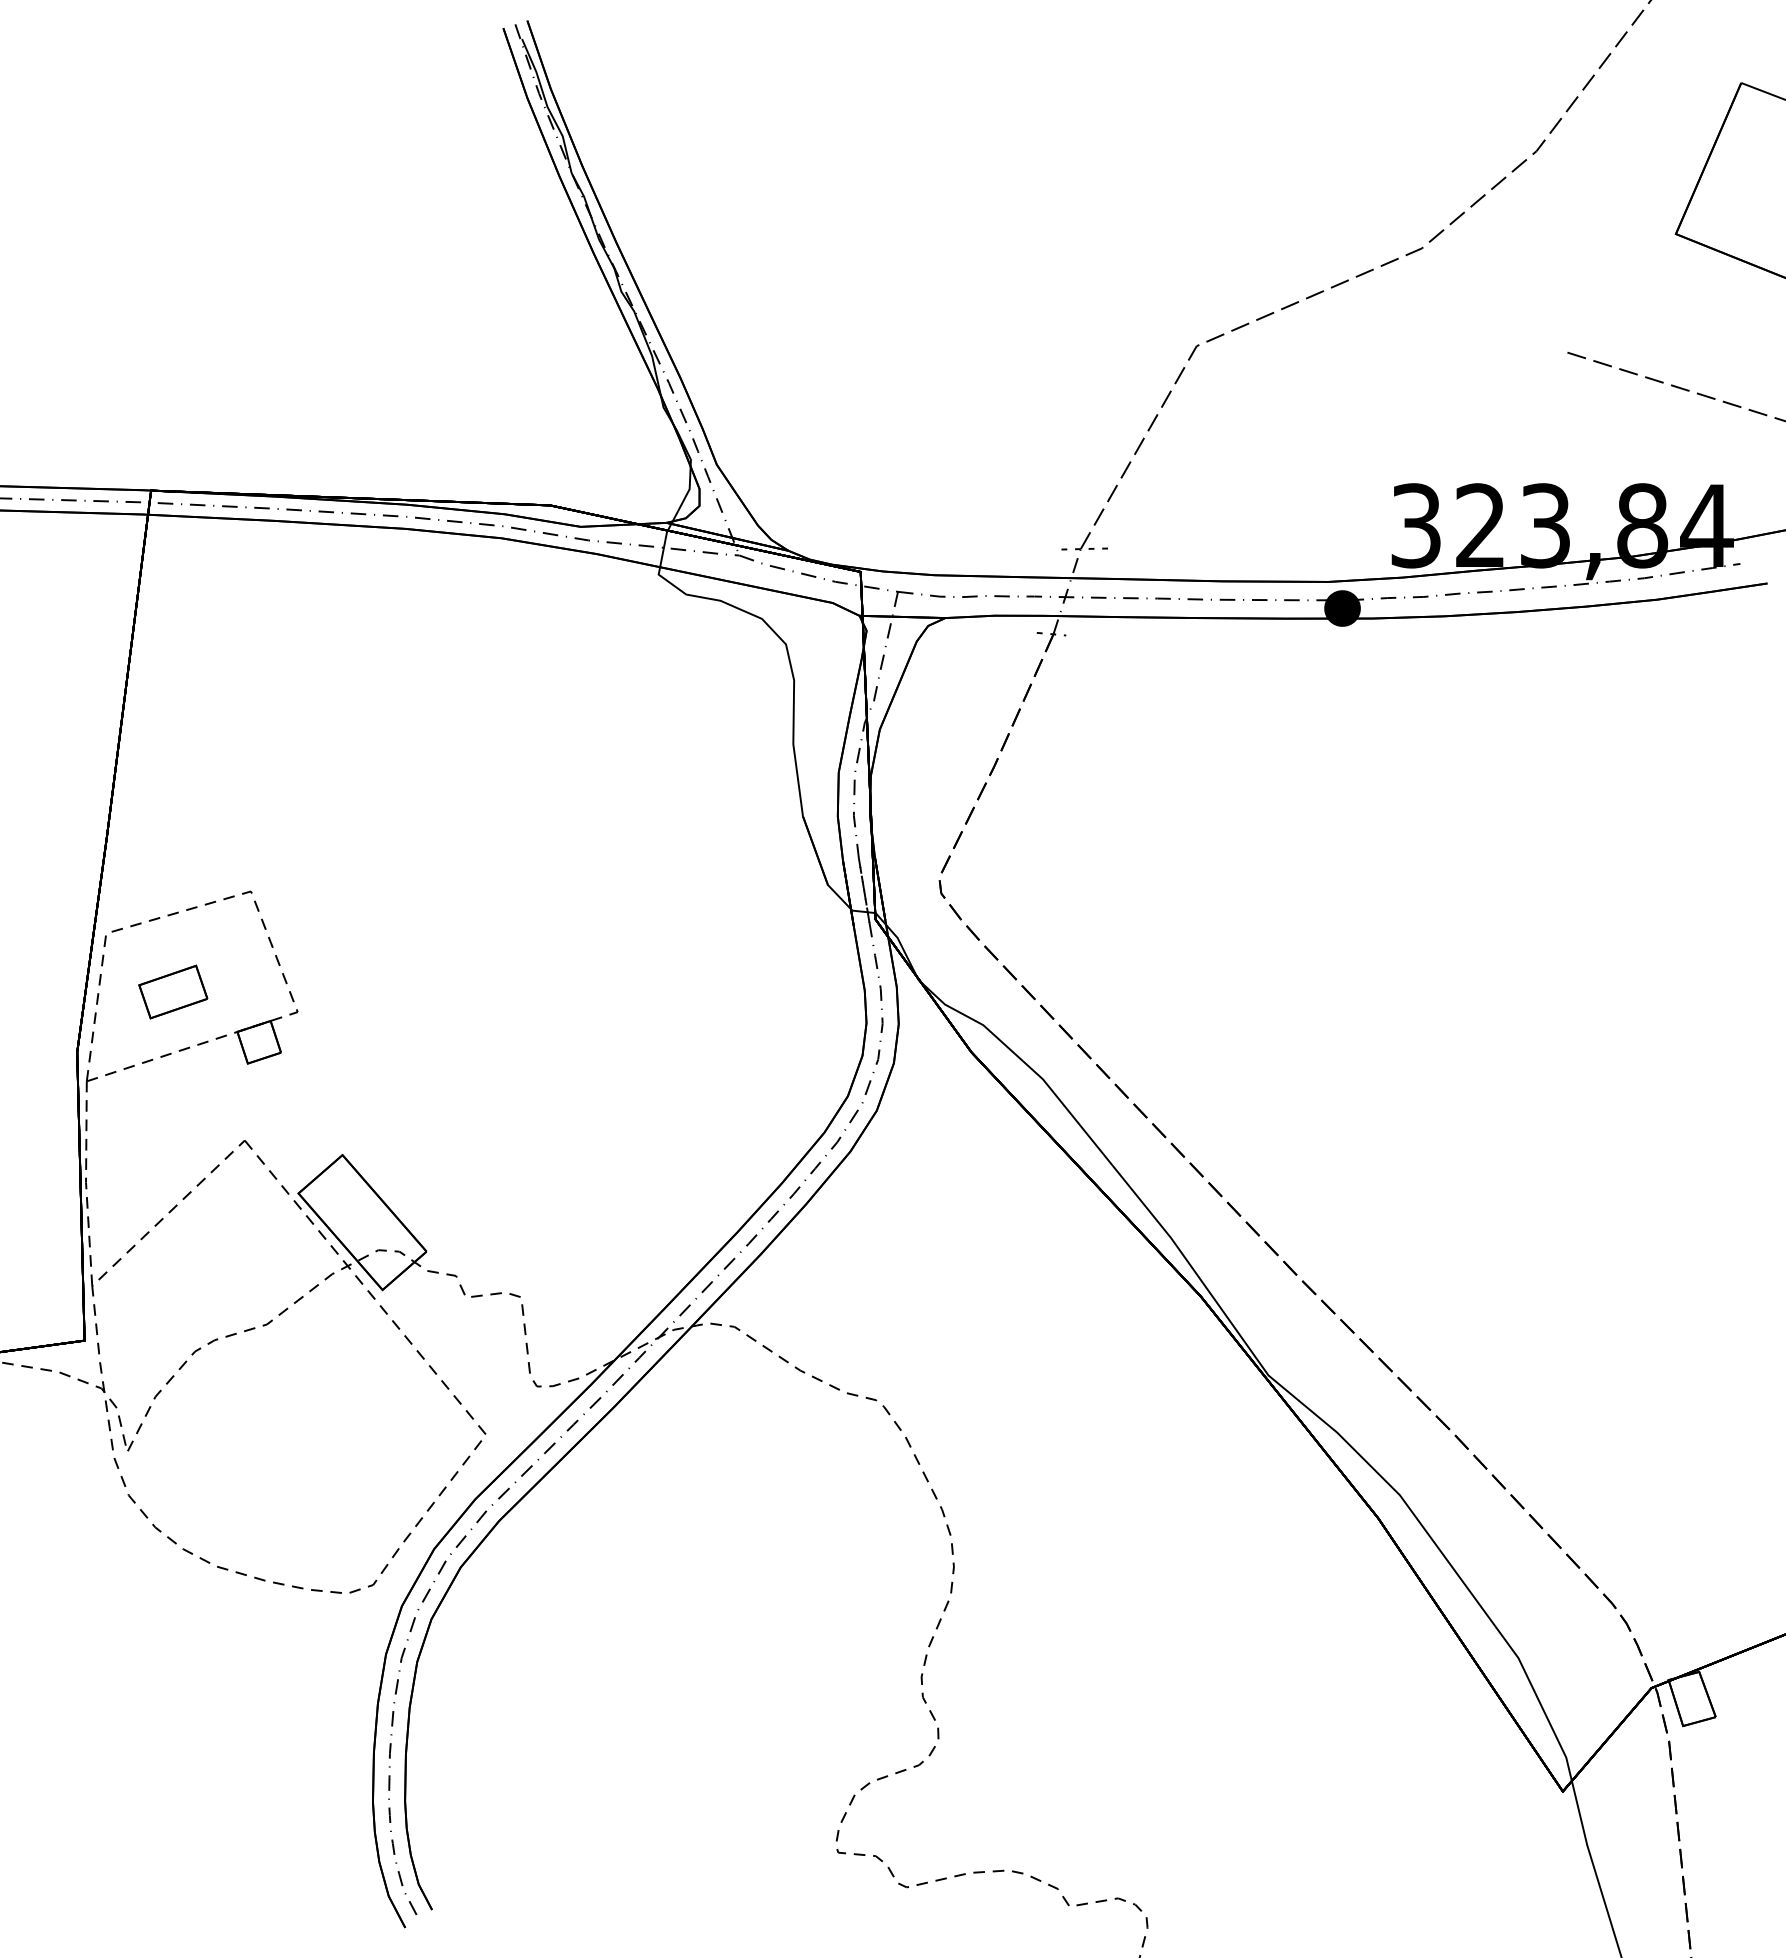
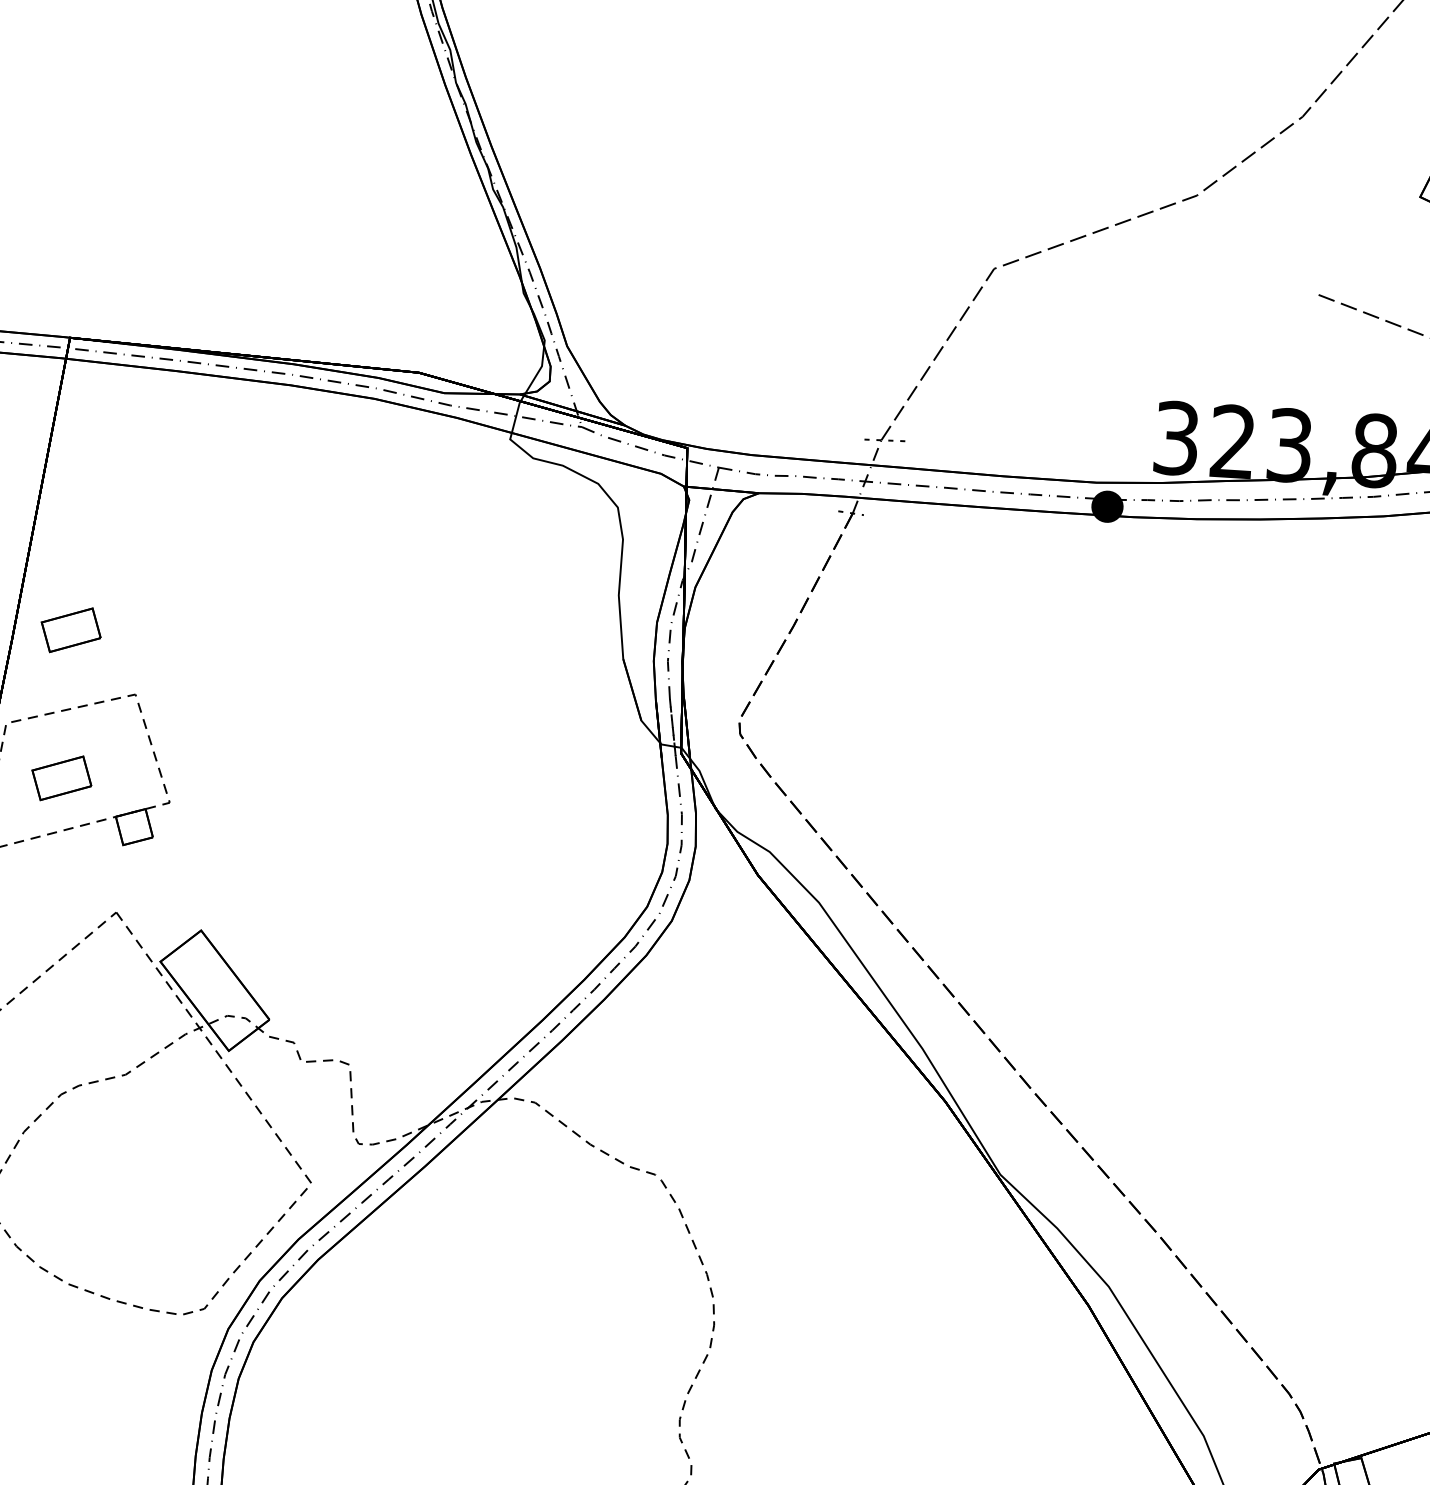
part: (173, 822) -> (71, 629), added

